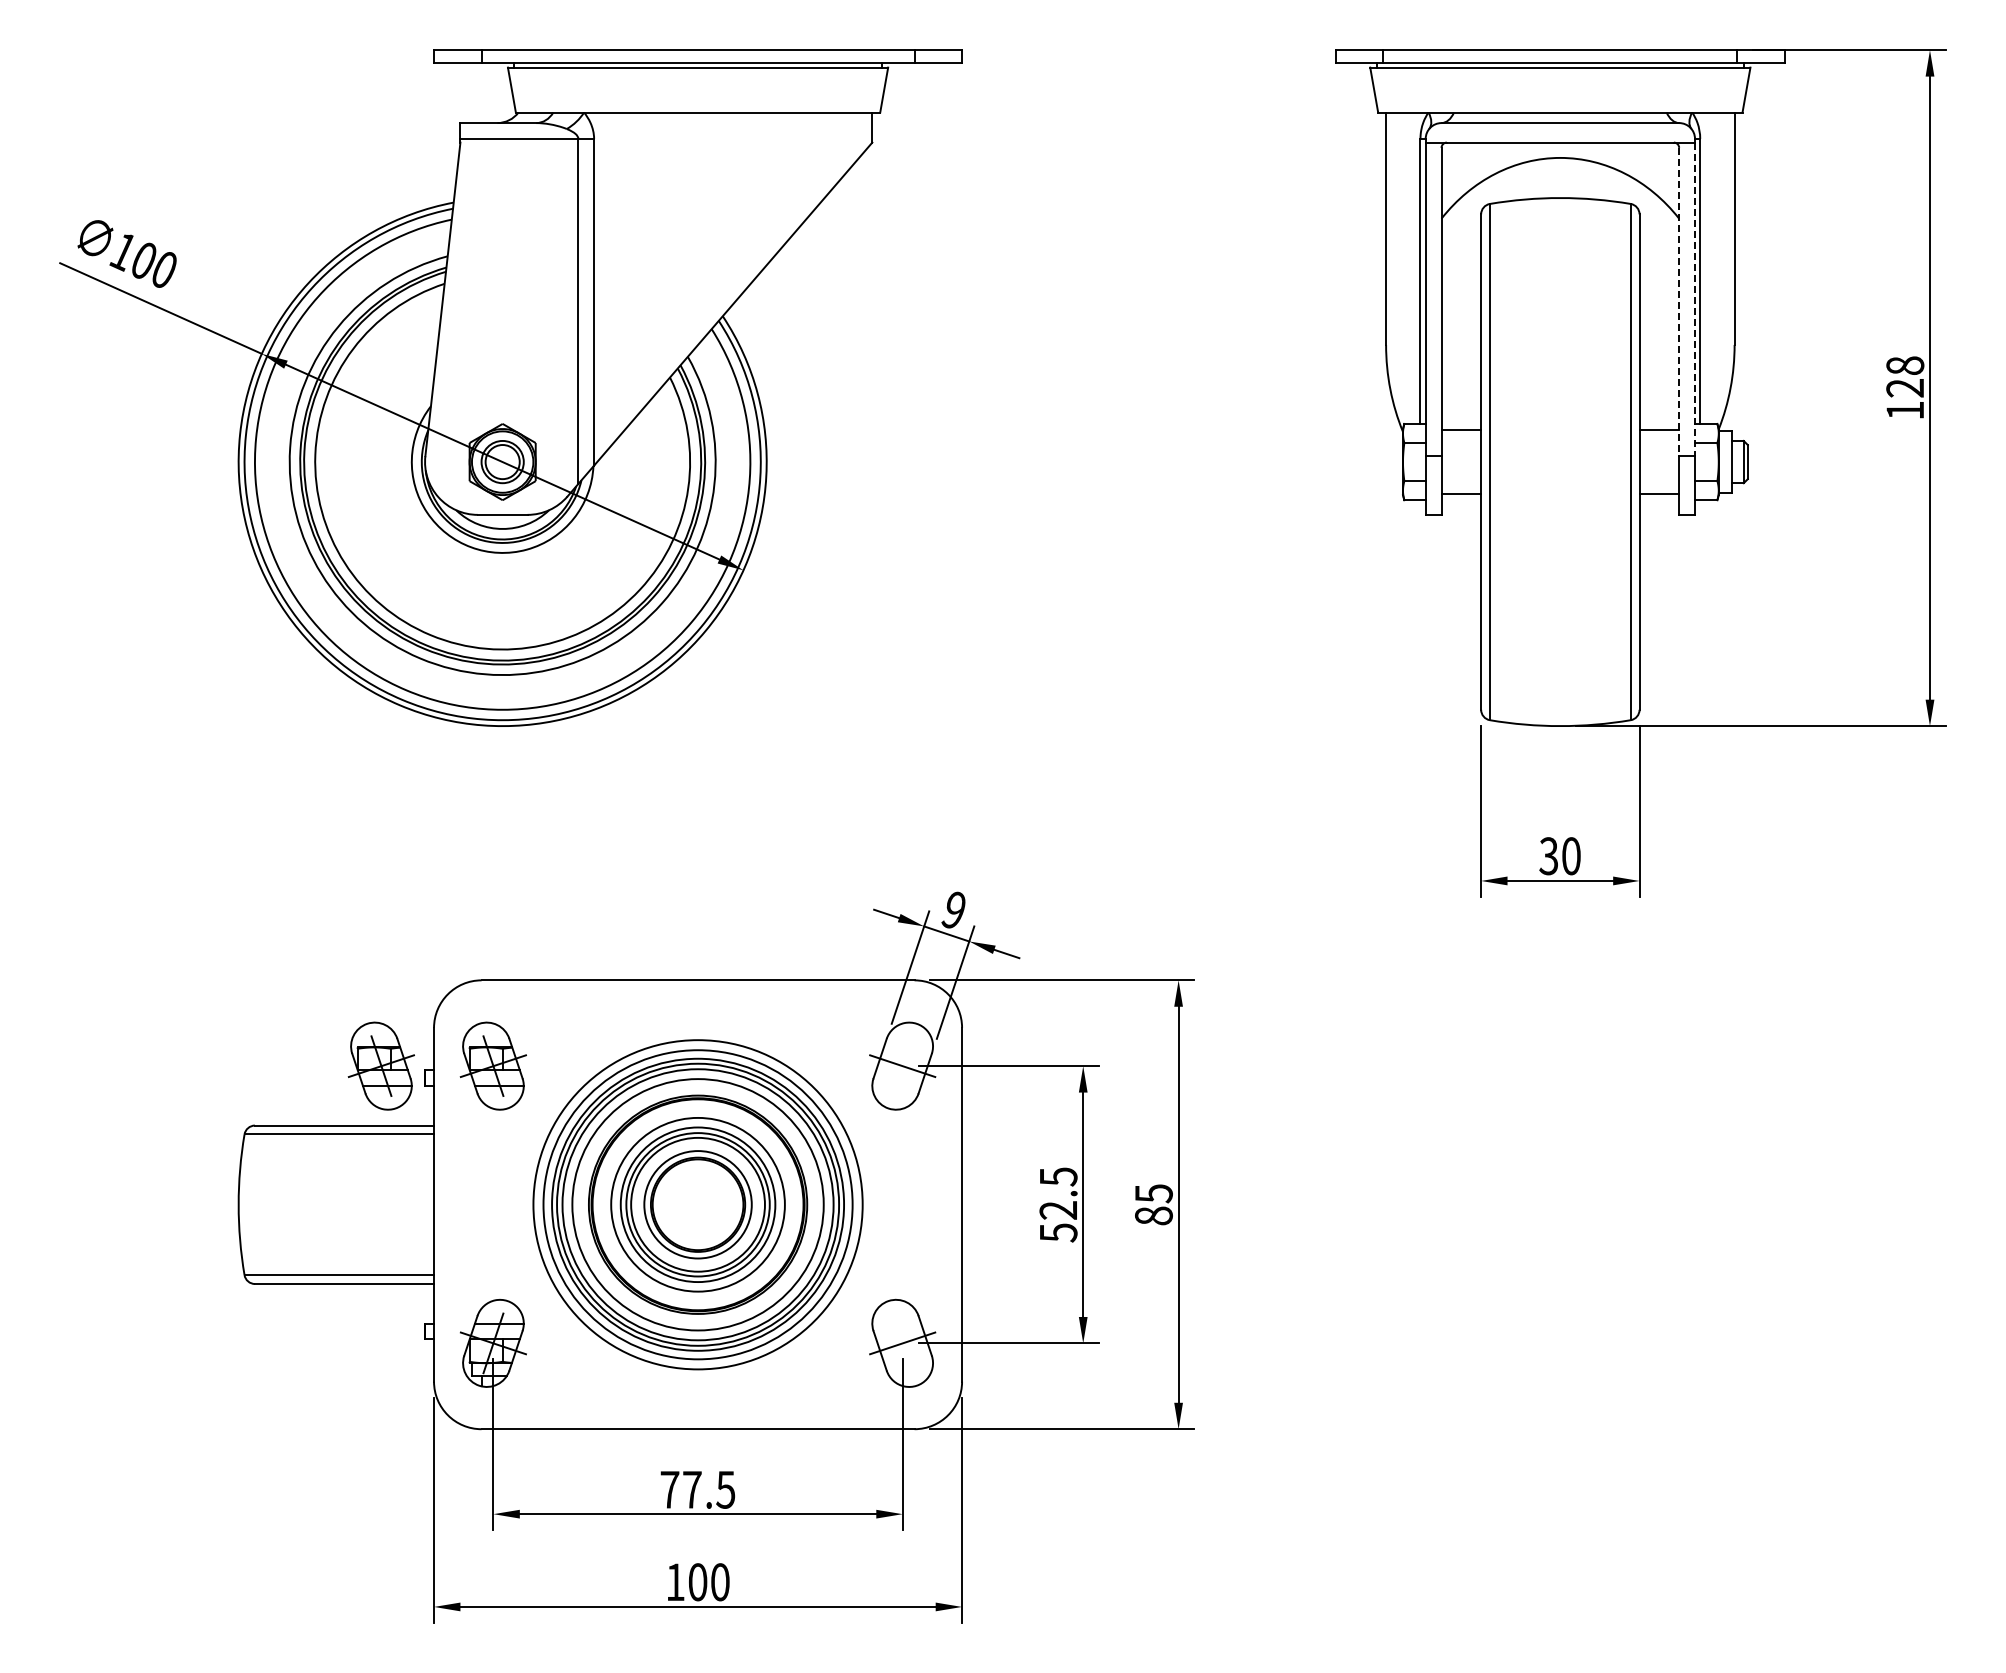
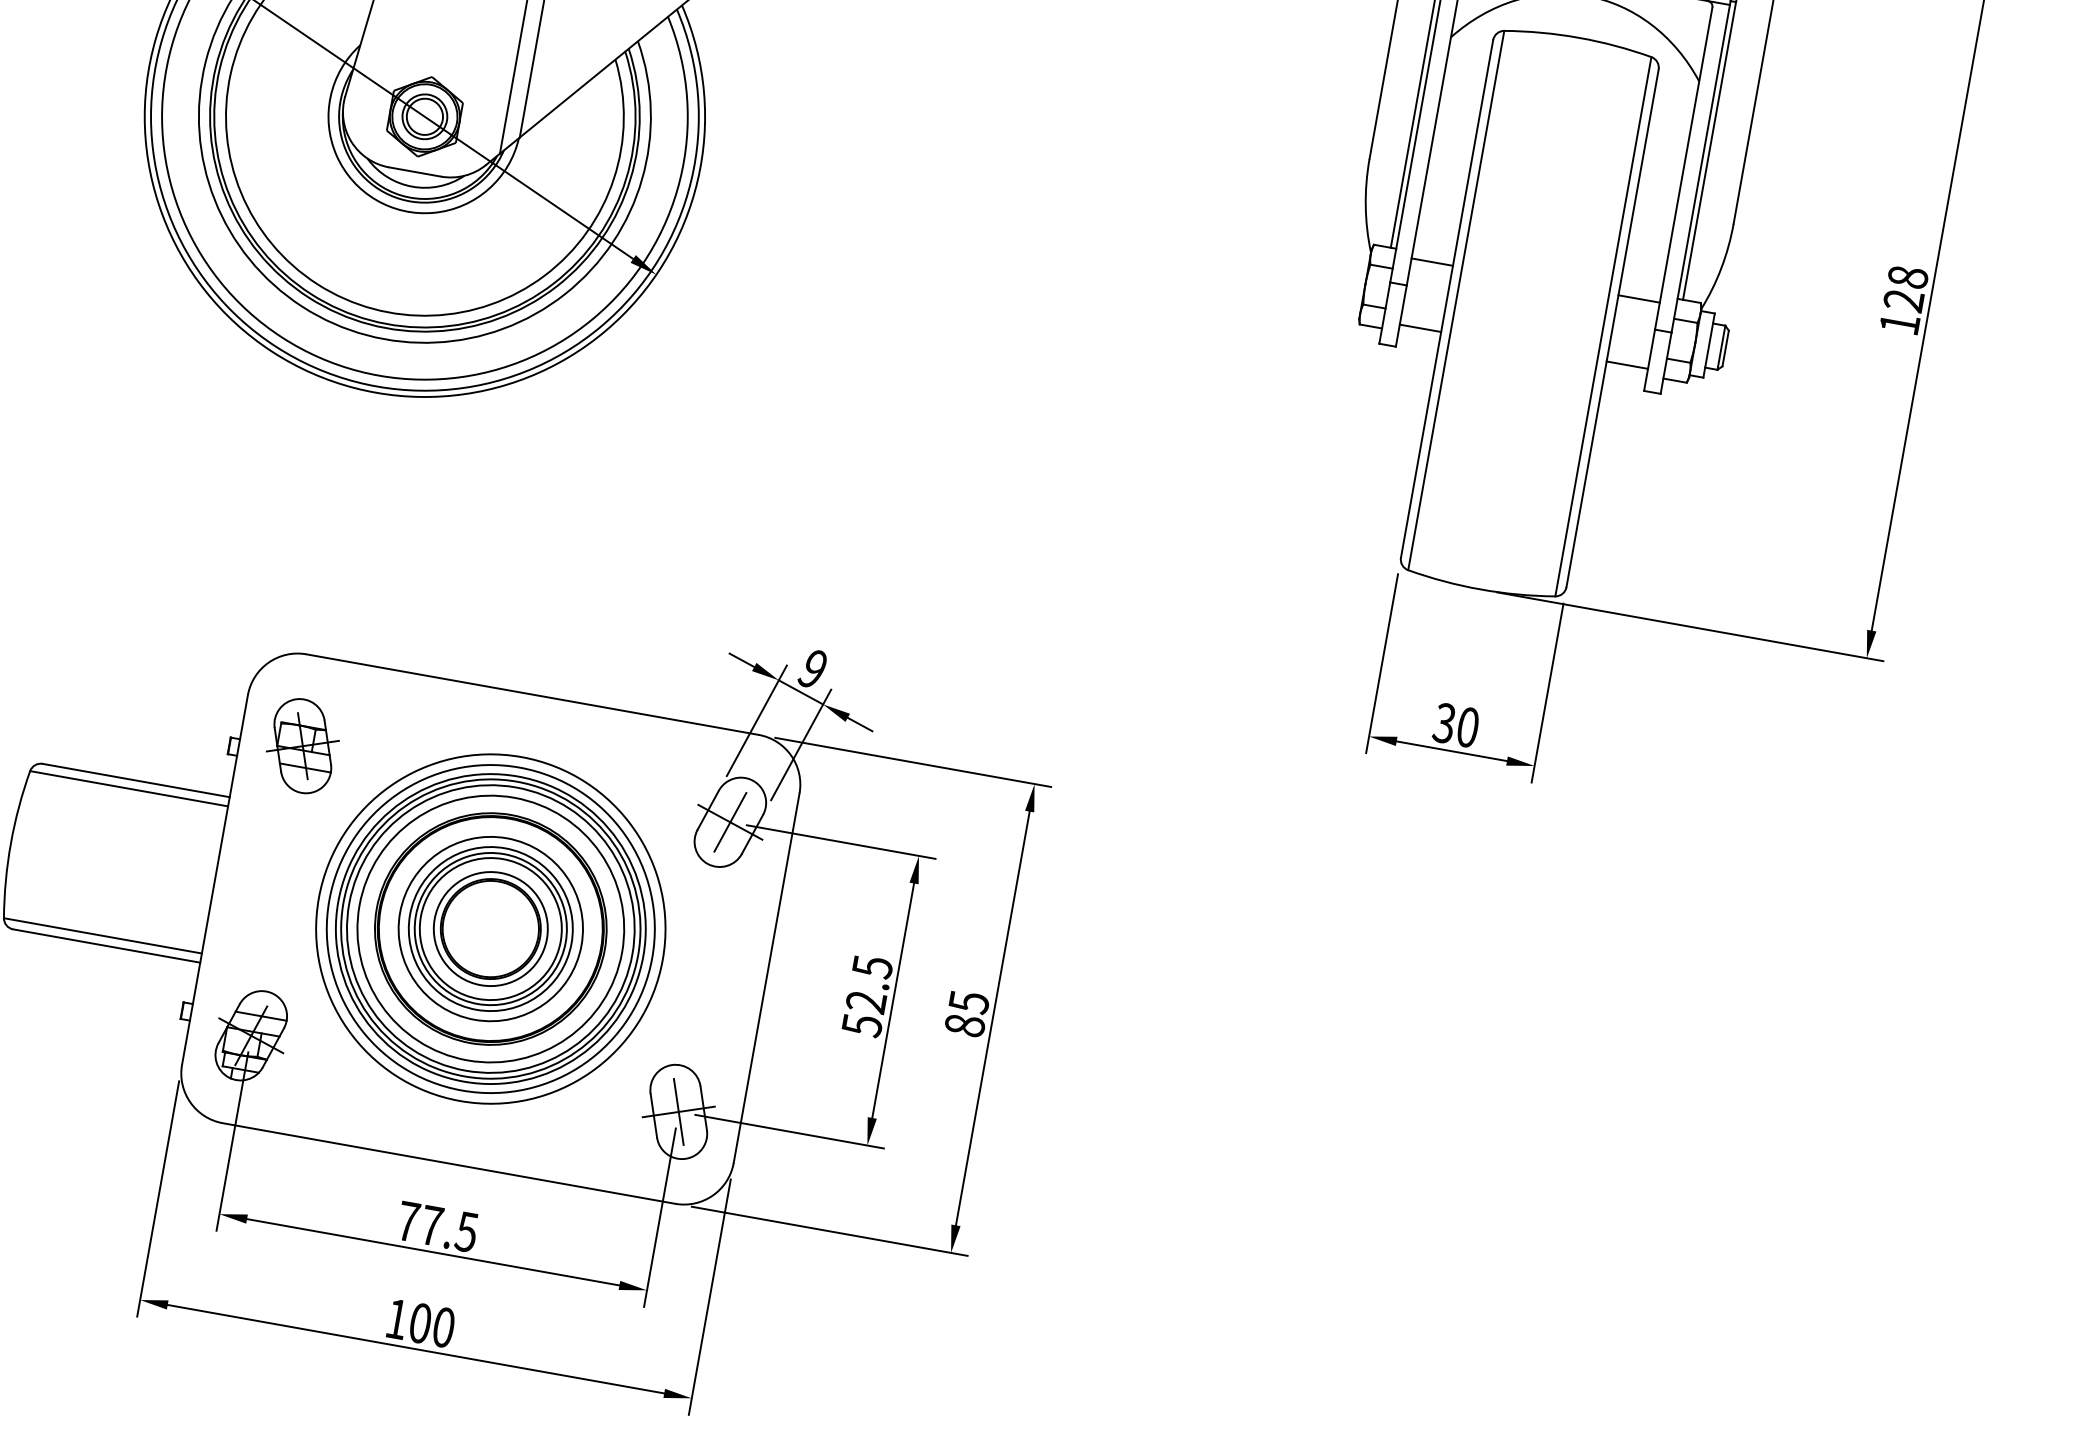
line: (1695, 299) -> (1701, 168), dashed -> solid
line: (1679, 302) -> (1683, 169), dashed -> solid
part: (380, 1065) -> (184, 724), removed
line: (902, 1065) -> (730, 821), added
line: (902, 1343) -> (678, 1112), added

